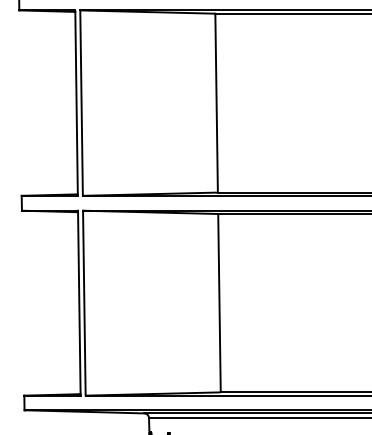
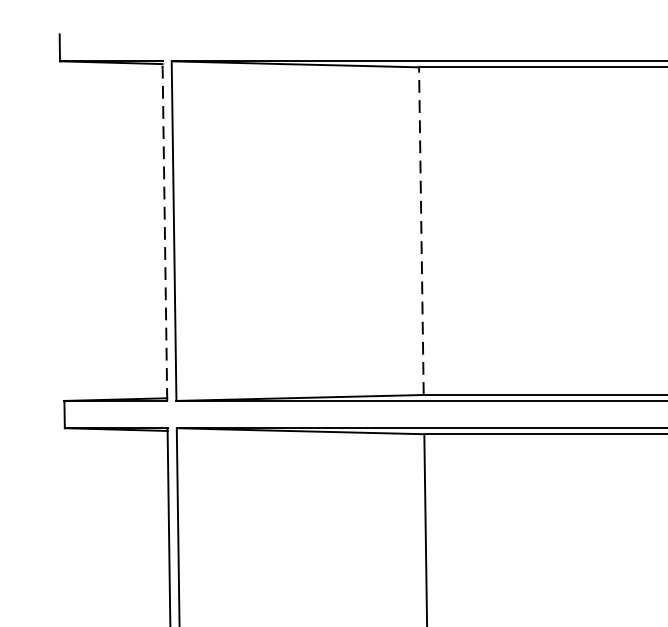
line: (76, 102) -> (164, 229), solid -> dashed
line: (216, 102) -> (421, 229), solid -> dashed

